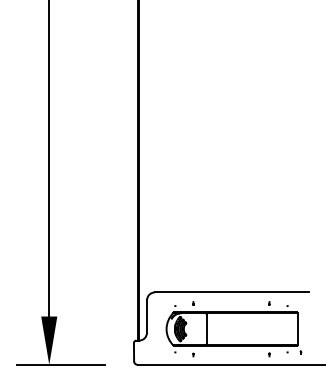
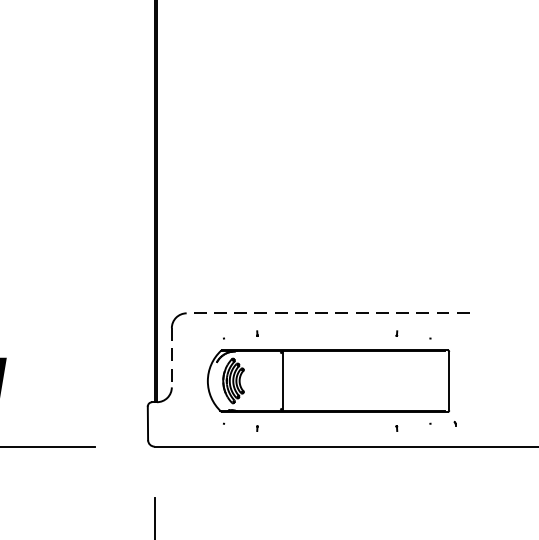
line: (232, 292) -> (329, 313), solid -> dashed
line: (147, 317) -> (172, 359), solid -> dashed

